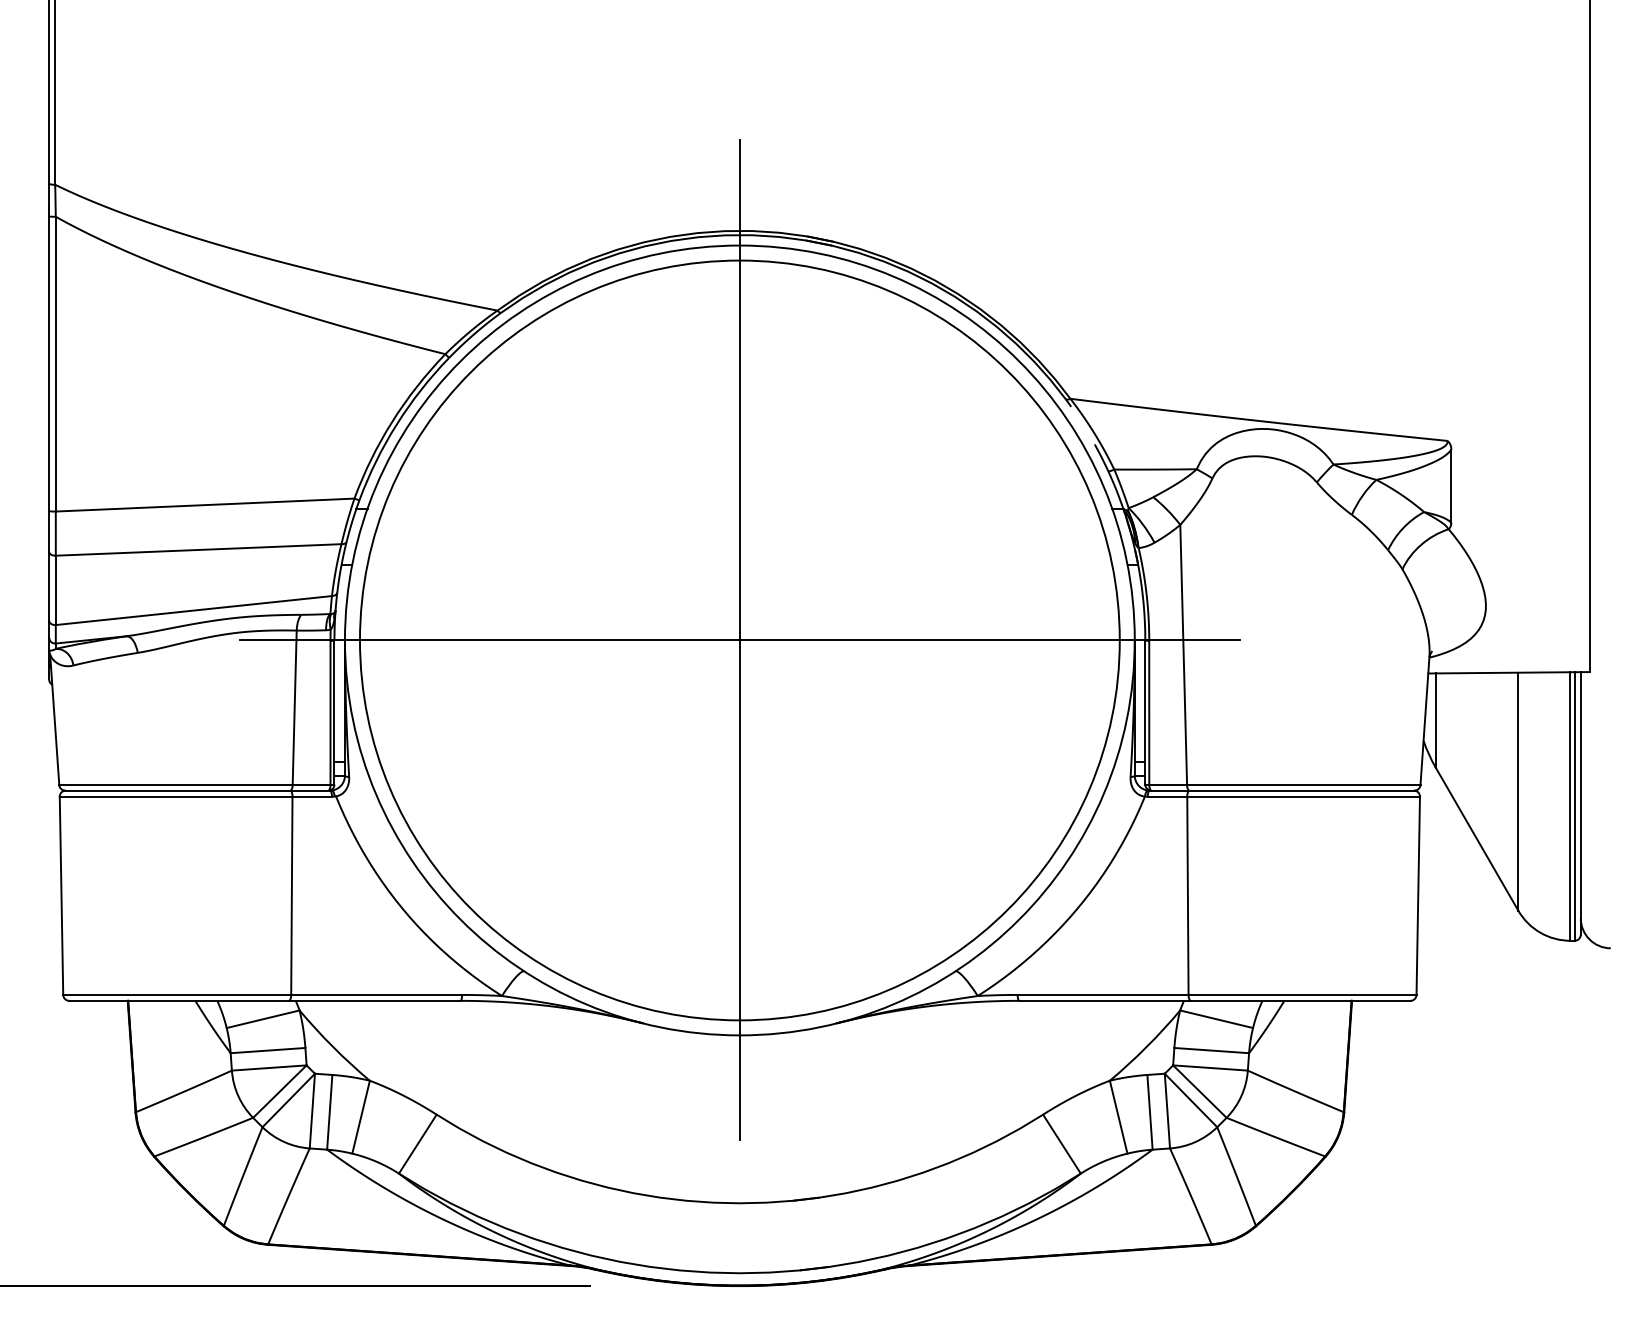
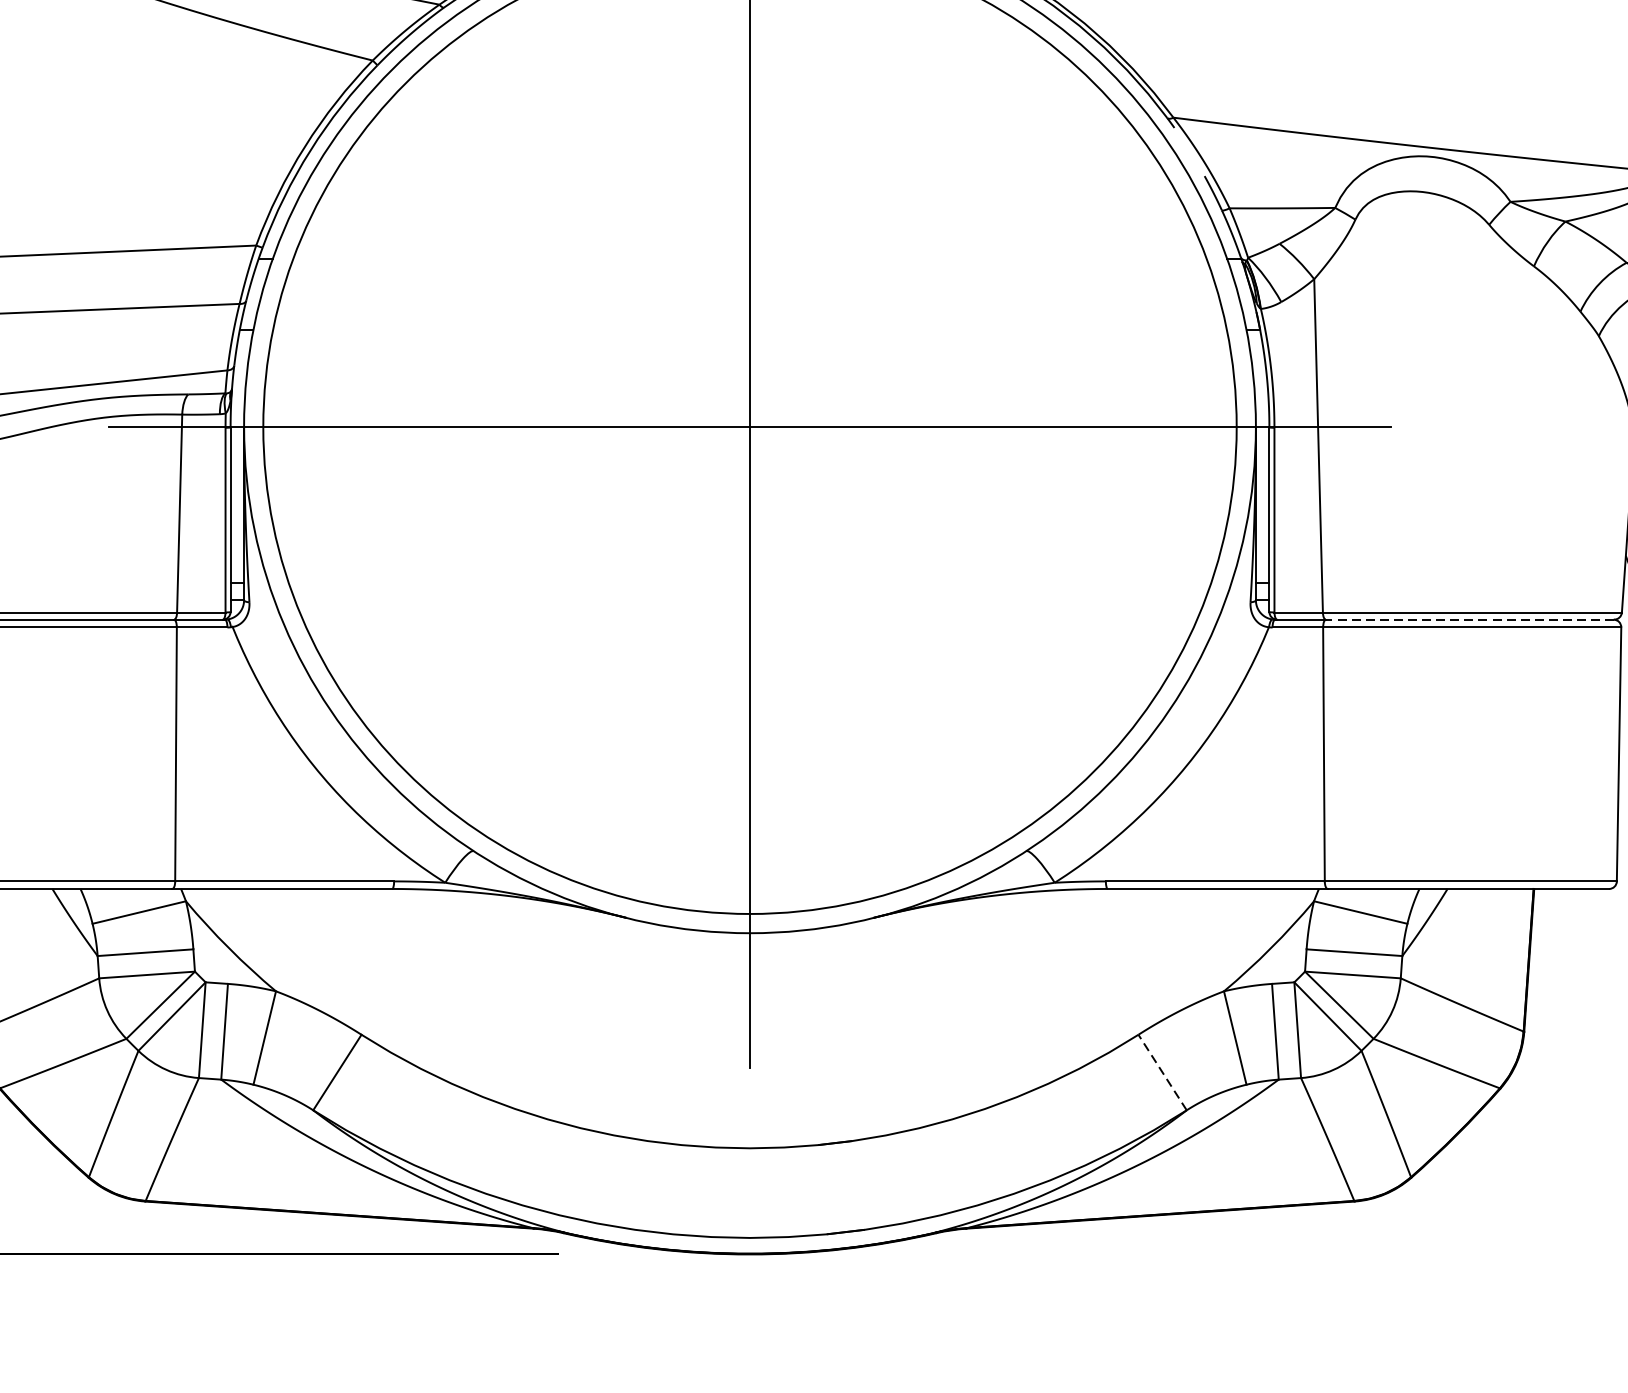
line: (1301, 790) -> (1469, 619), solid -> dashed
line: (1061, 1144) -> (1162, 1073), solid -> dashed

